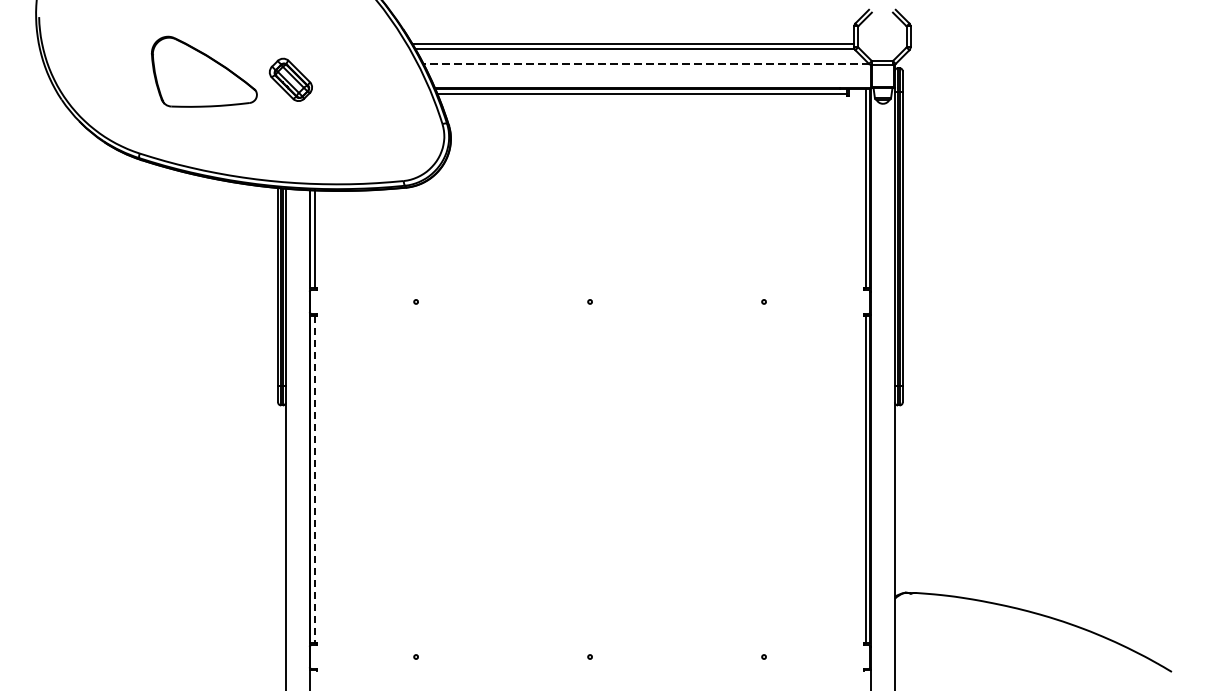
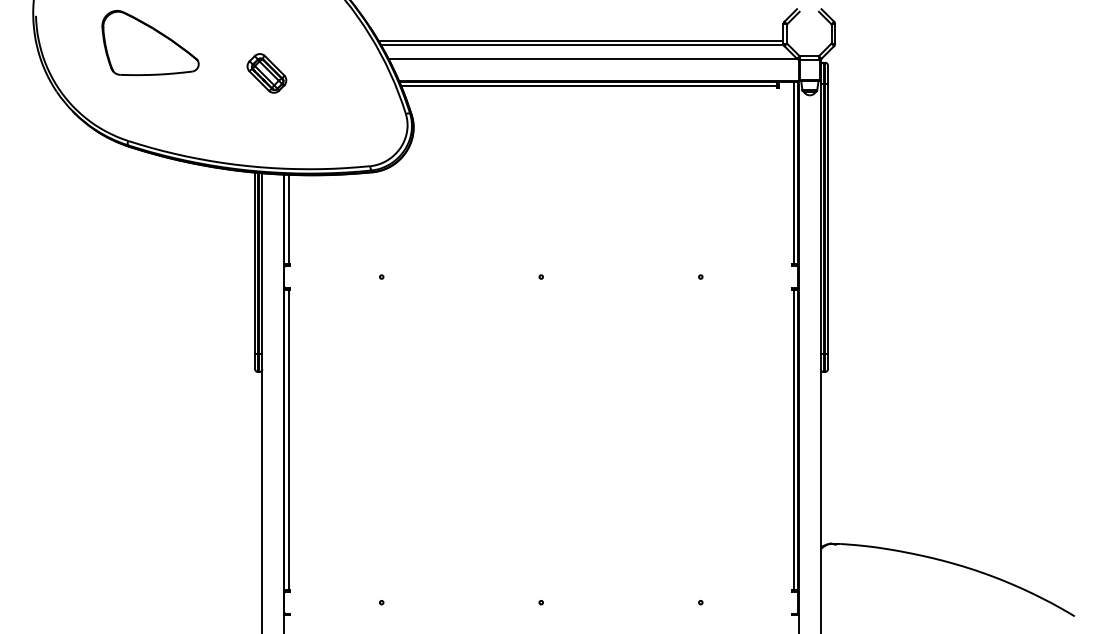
line: (645, 64) -> (592, 59), dashed -> solid
part: (204, 72) -> (150, 43), moved
line: (314, 480) -> (288, 440), dashed -> solid

